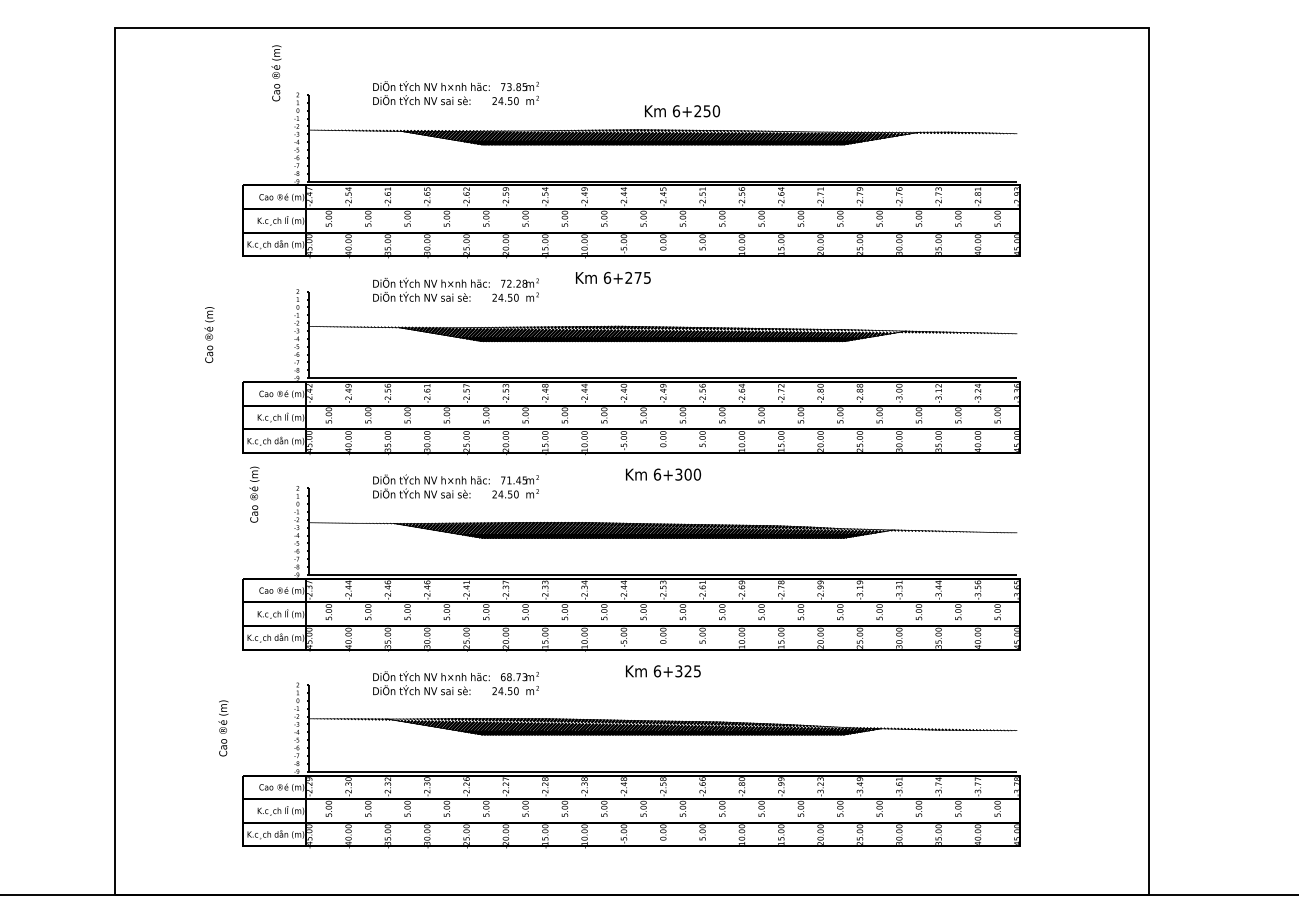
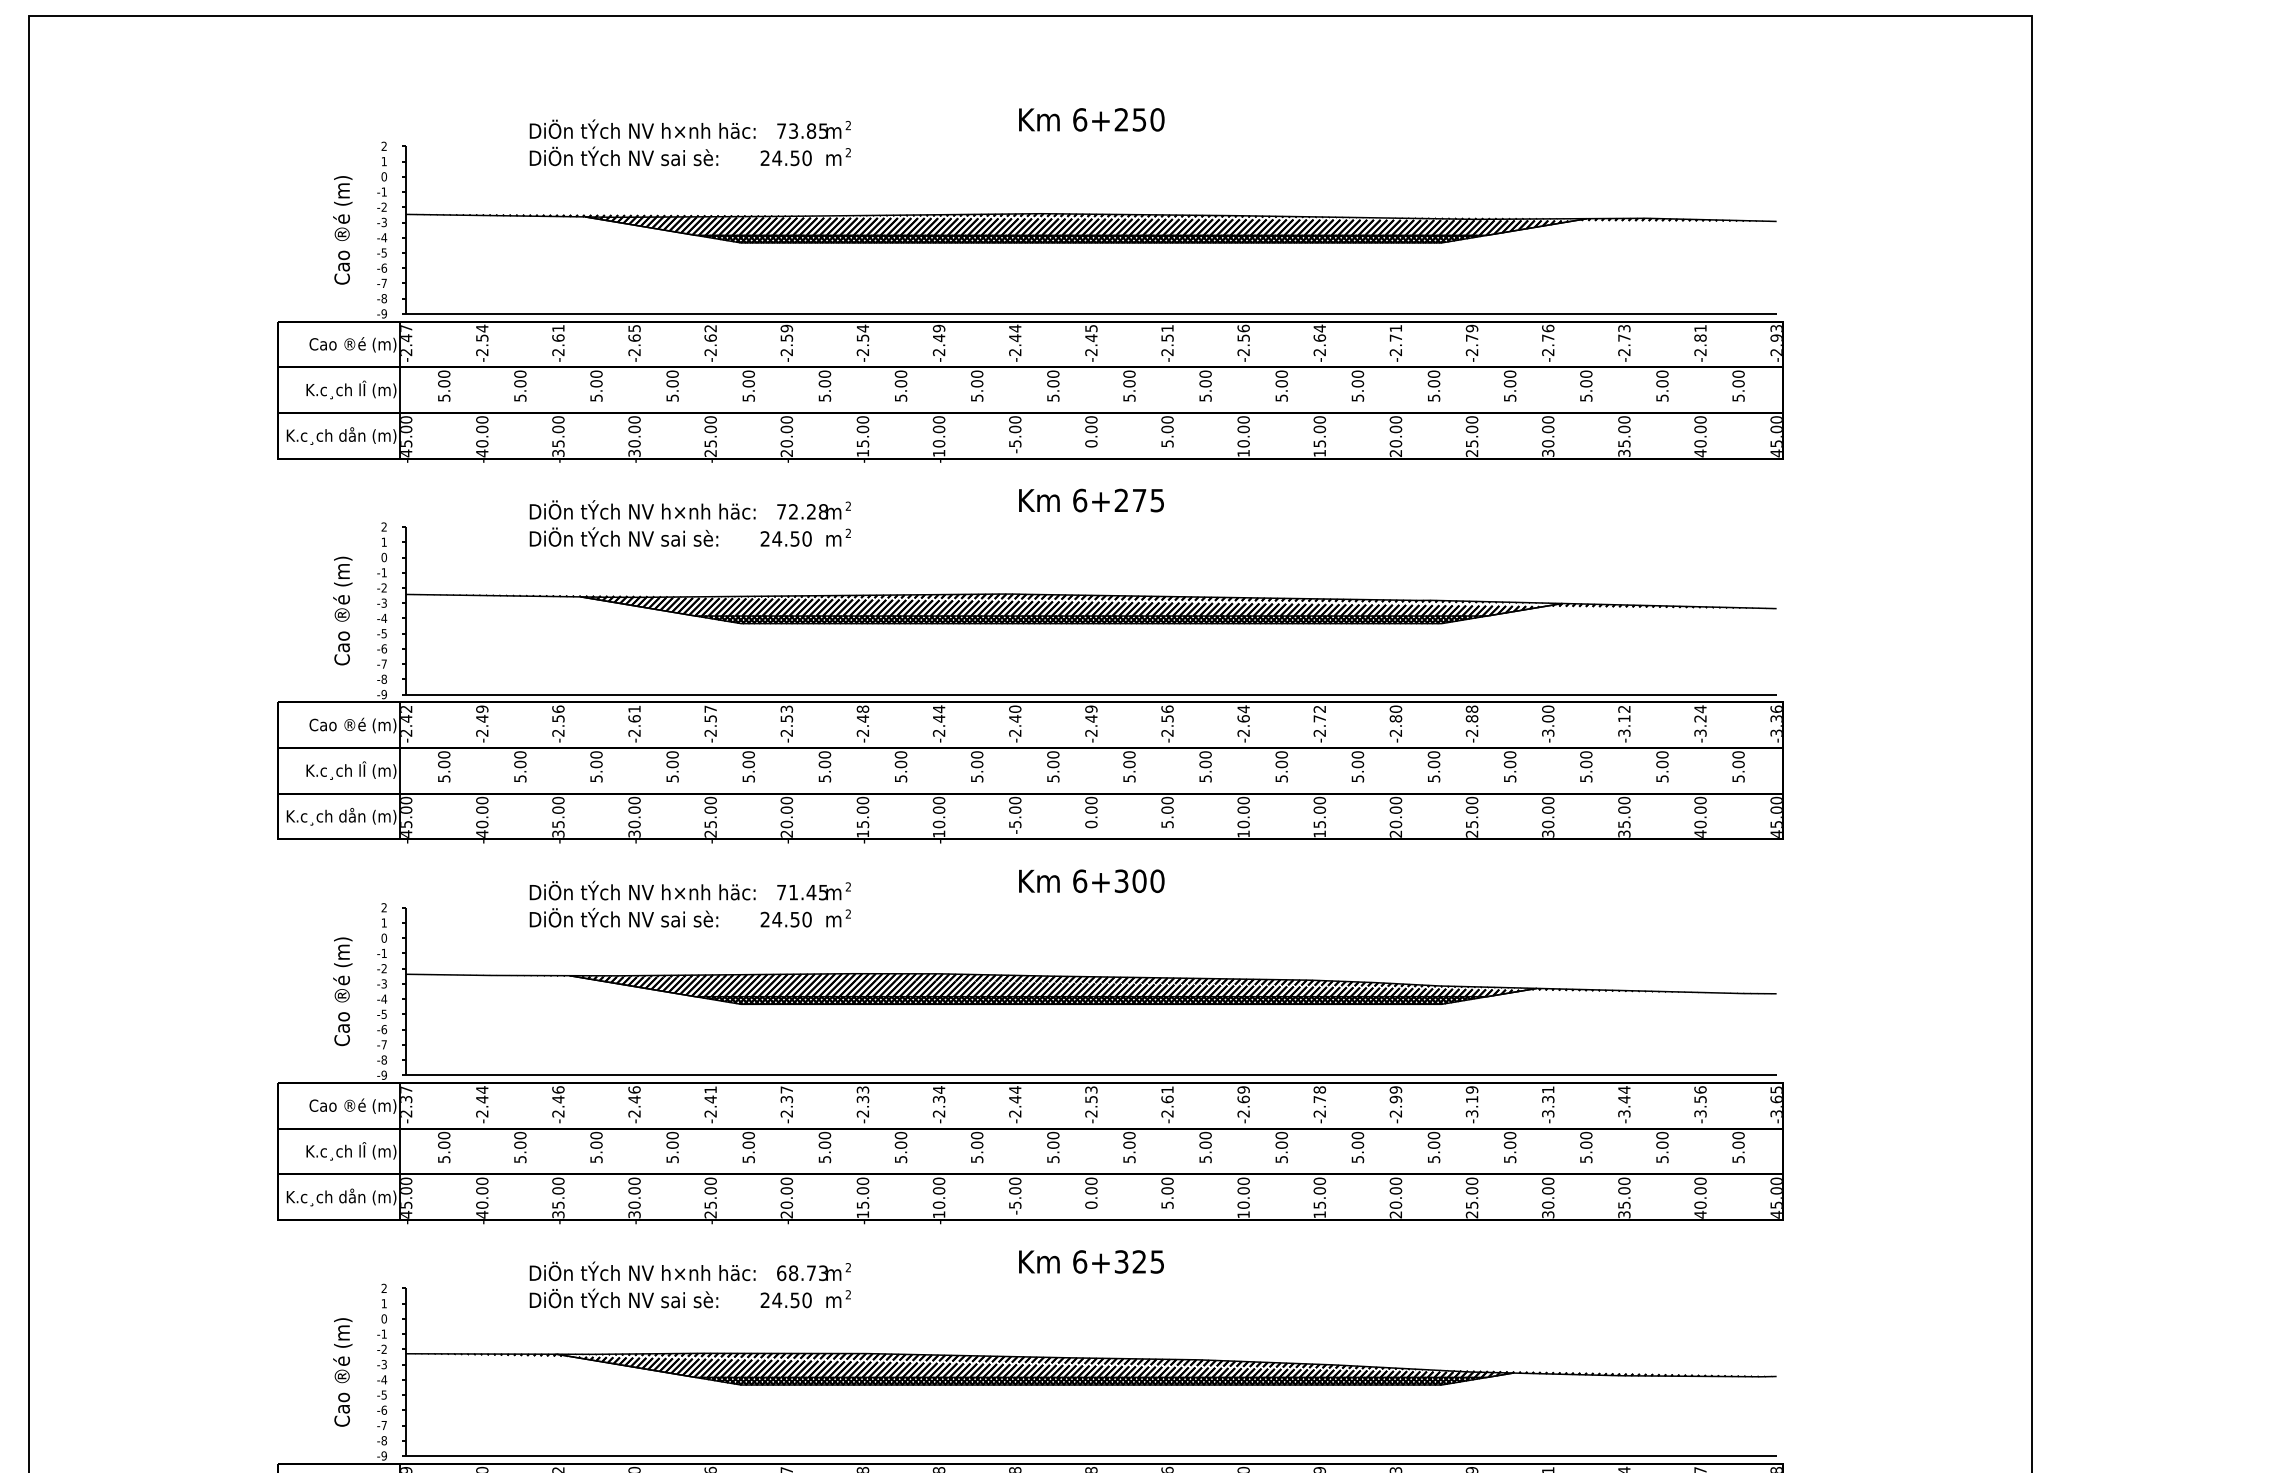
text: (276, 73) -> (342, 230), moved
text: (682, 111) -> (1091, 120), moved
text: (613, 277) -> (1091, 499), moved
text: (209, 335) -> (342, 611), moved
text: (254, 494) -> (342, 991), moved
text: (223, 728) -> (342, 1372), moved

